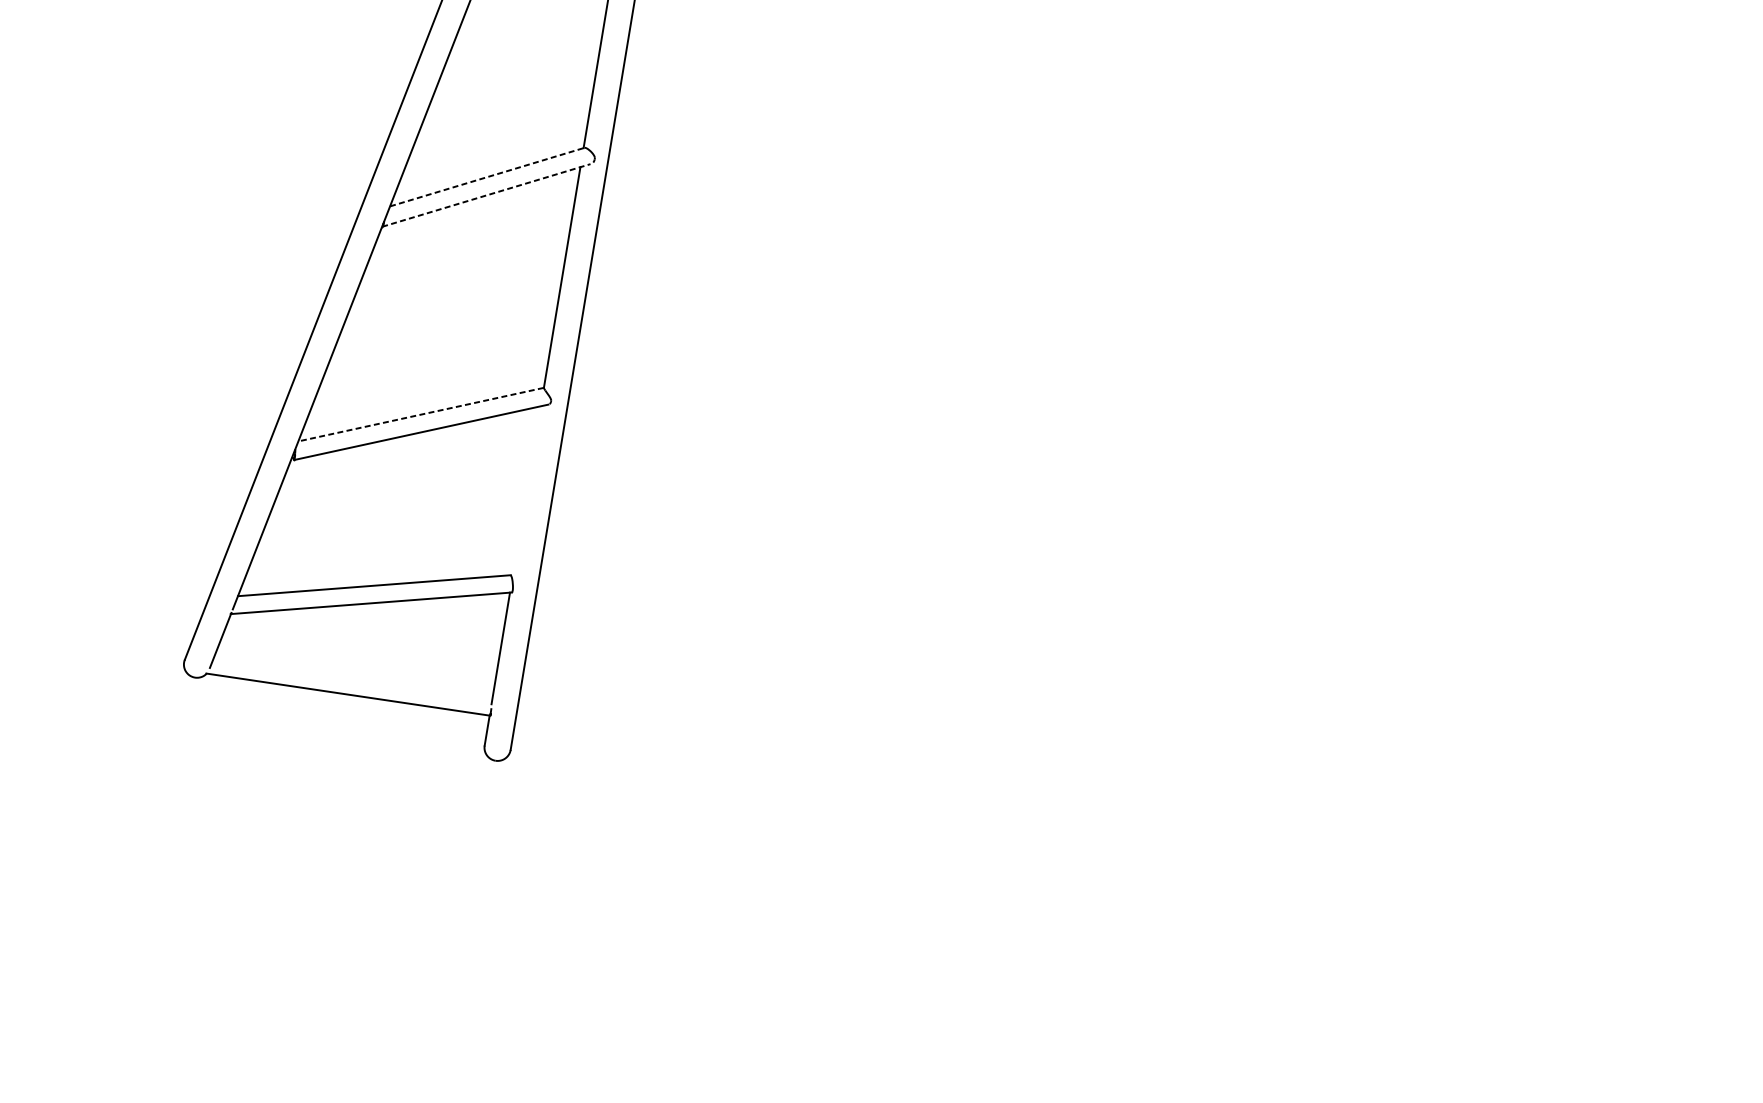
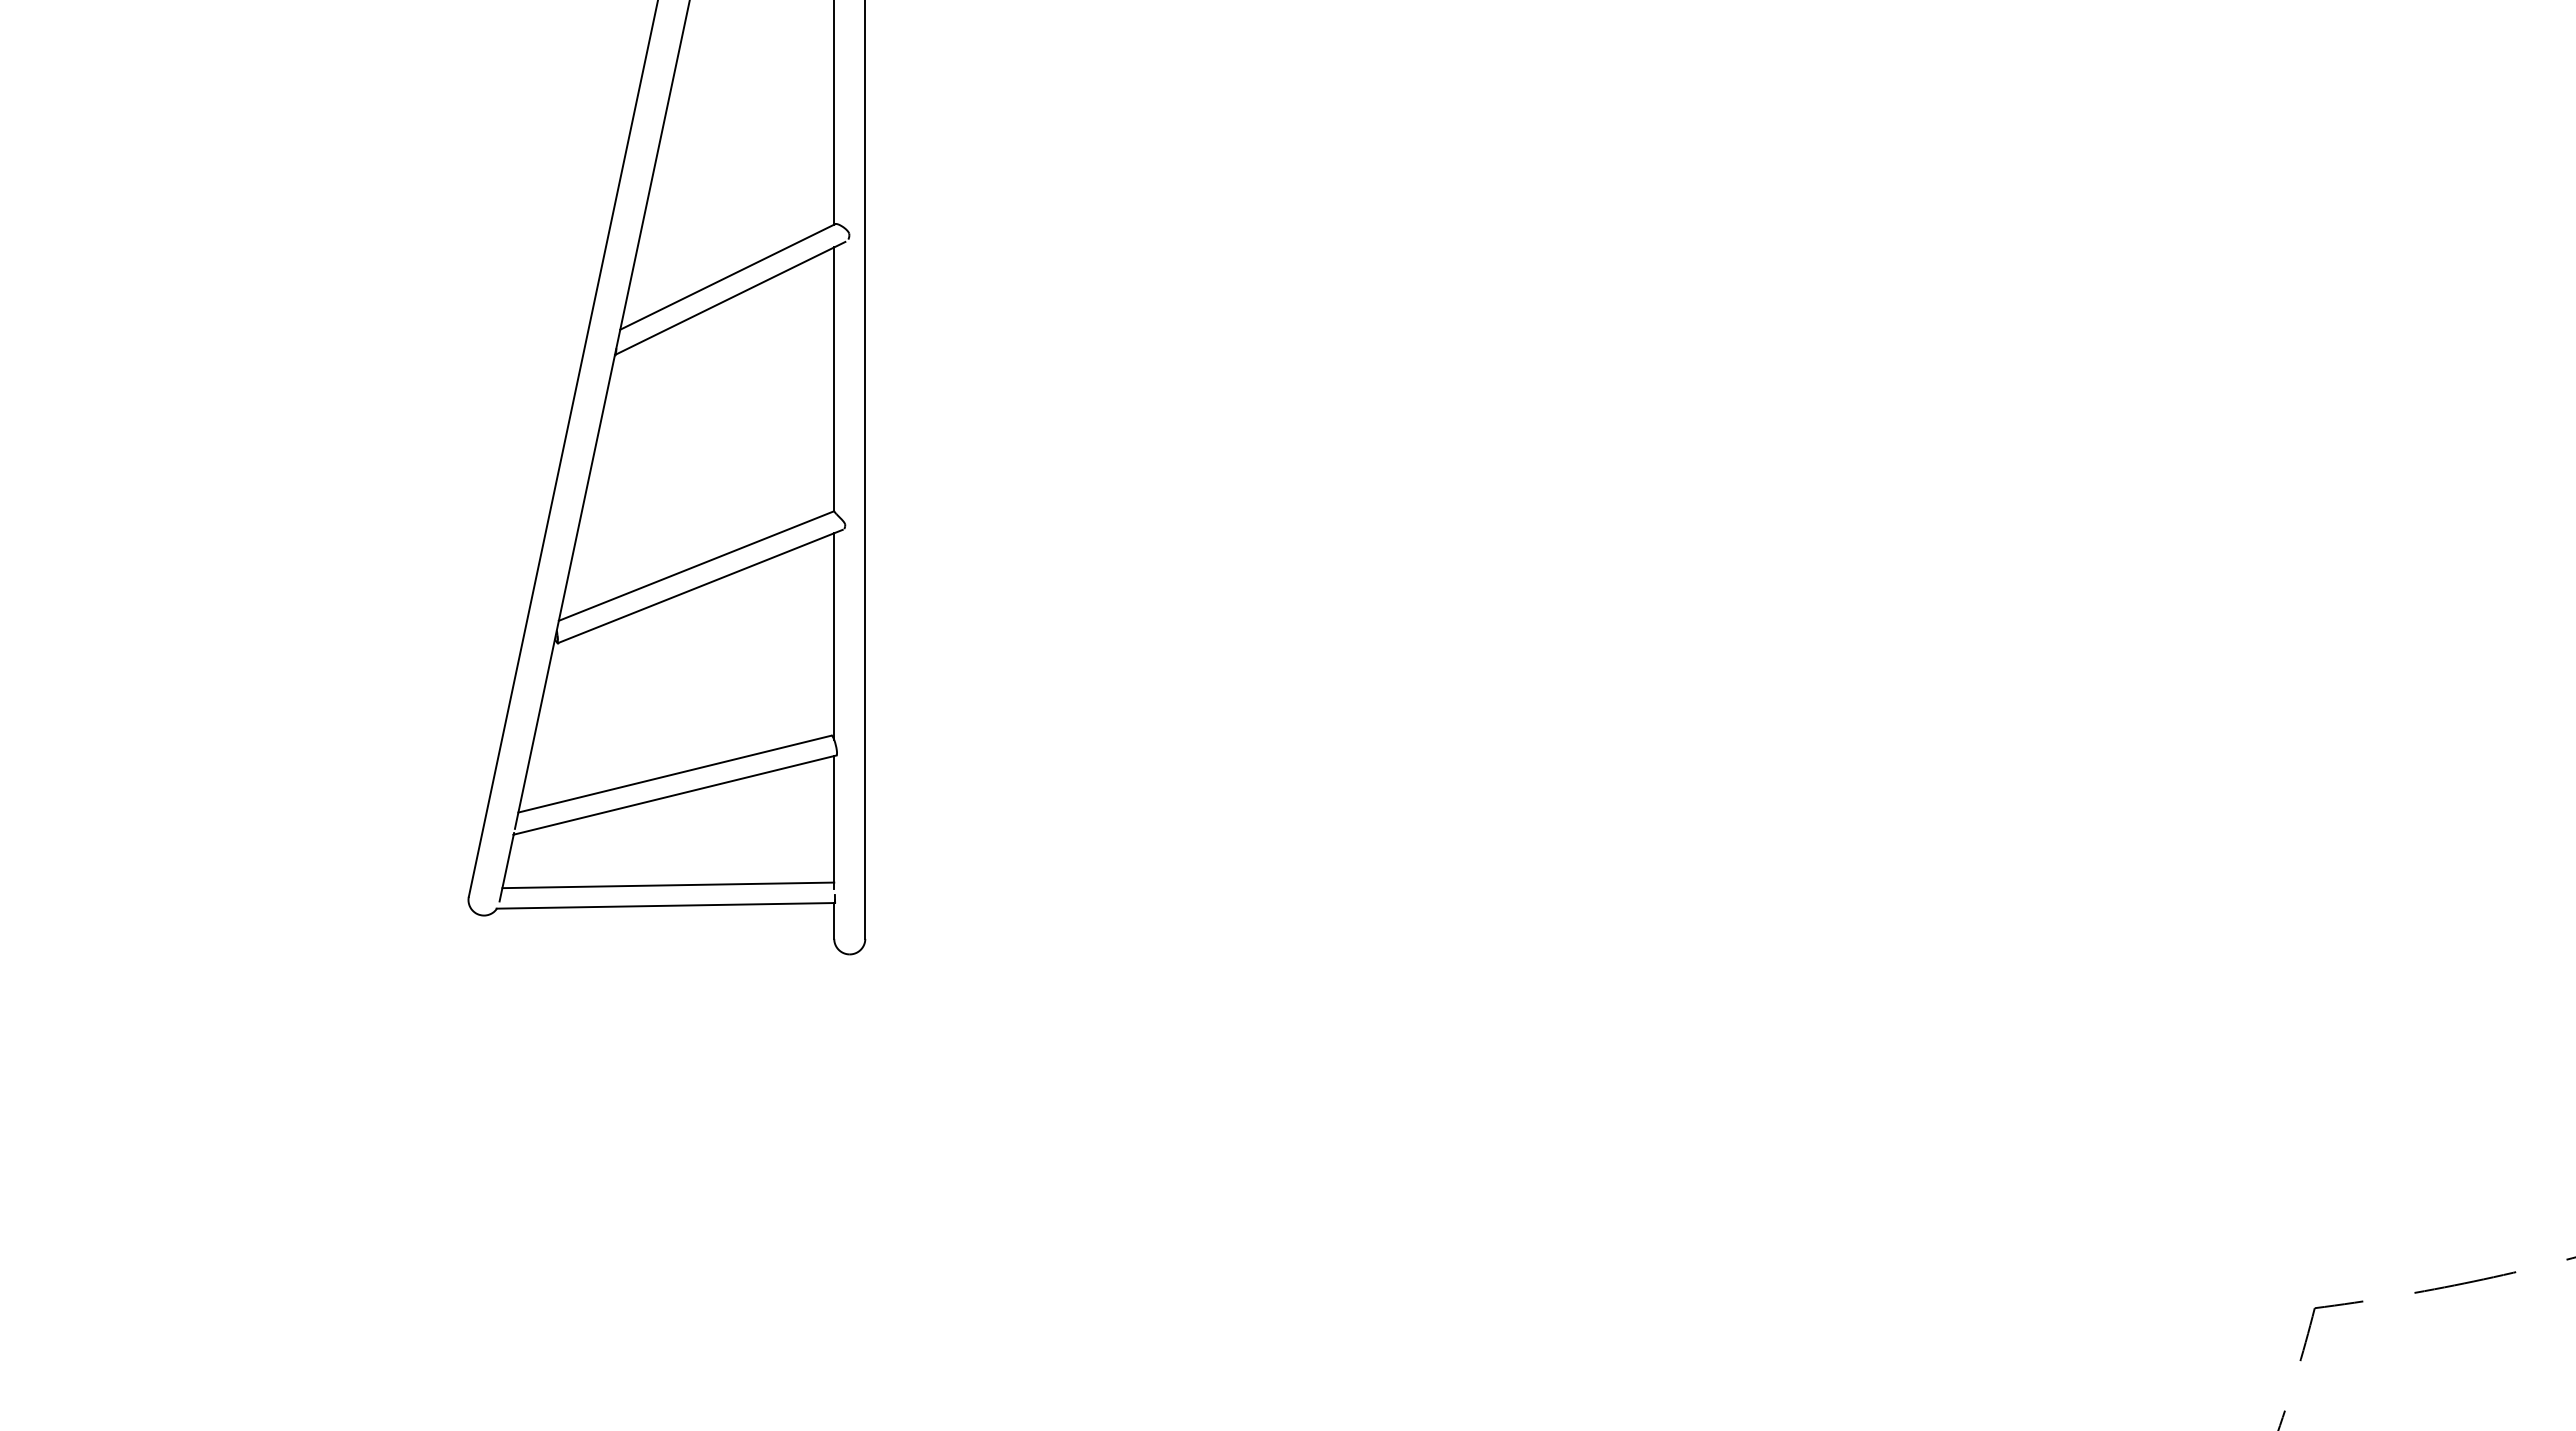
line: (487, 176) -> (727, 276), dashed -> solid
line: (486, 195) -> (730, 298), dashed -> solid
line: (420, 414) -> (695, 566), dashed -> solid
line: (526, 492) -> (834, 636), added
line: (353, 678) -> (668, 885), added

